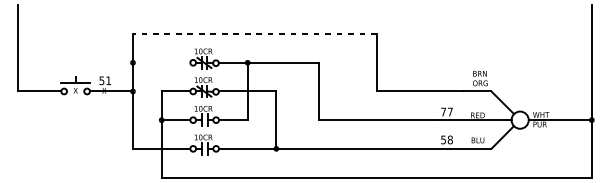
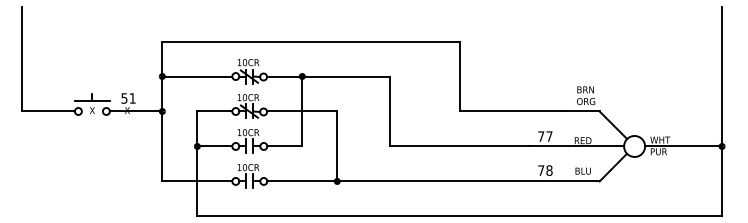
line: (255, 34) -> (311, 41), dashed -> solid
line: (161, 62) -> (197, 76), added
text: (443, 139) -> (541, 170), 58 -> 78

